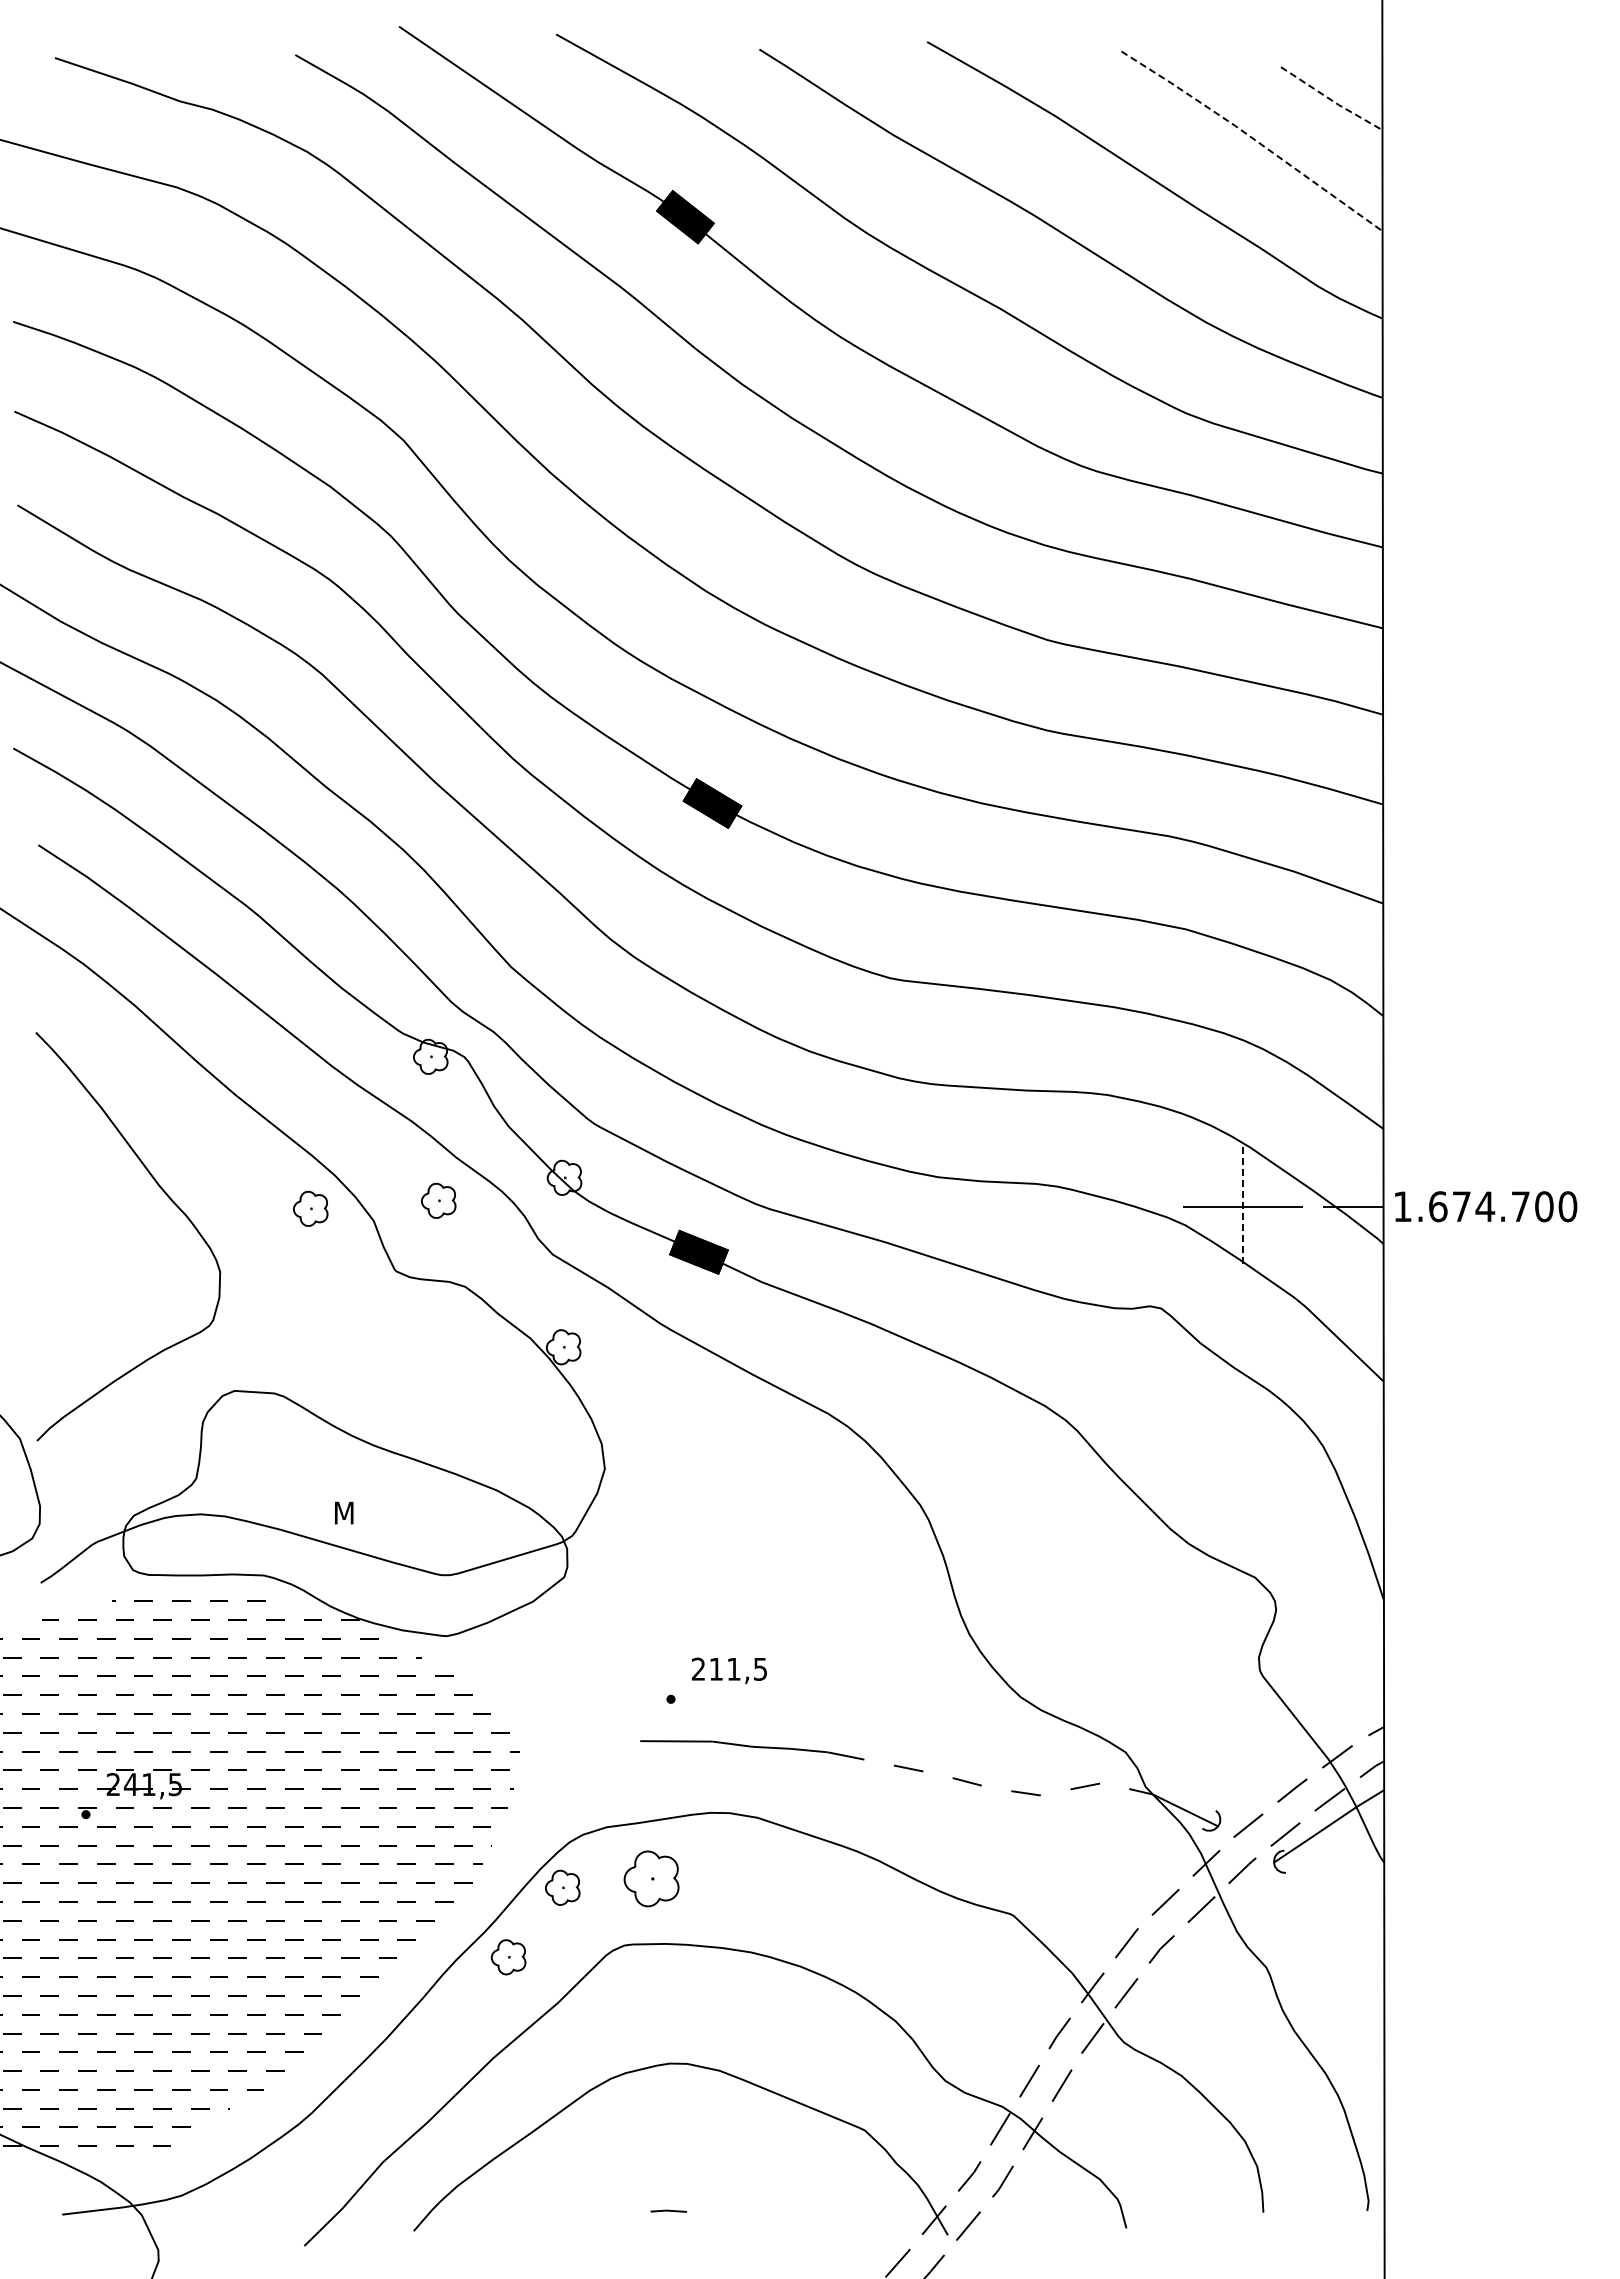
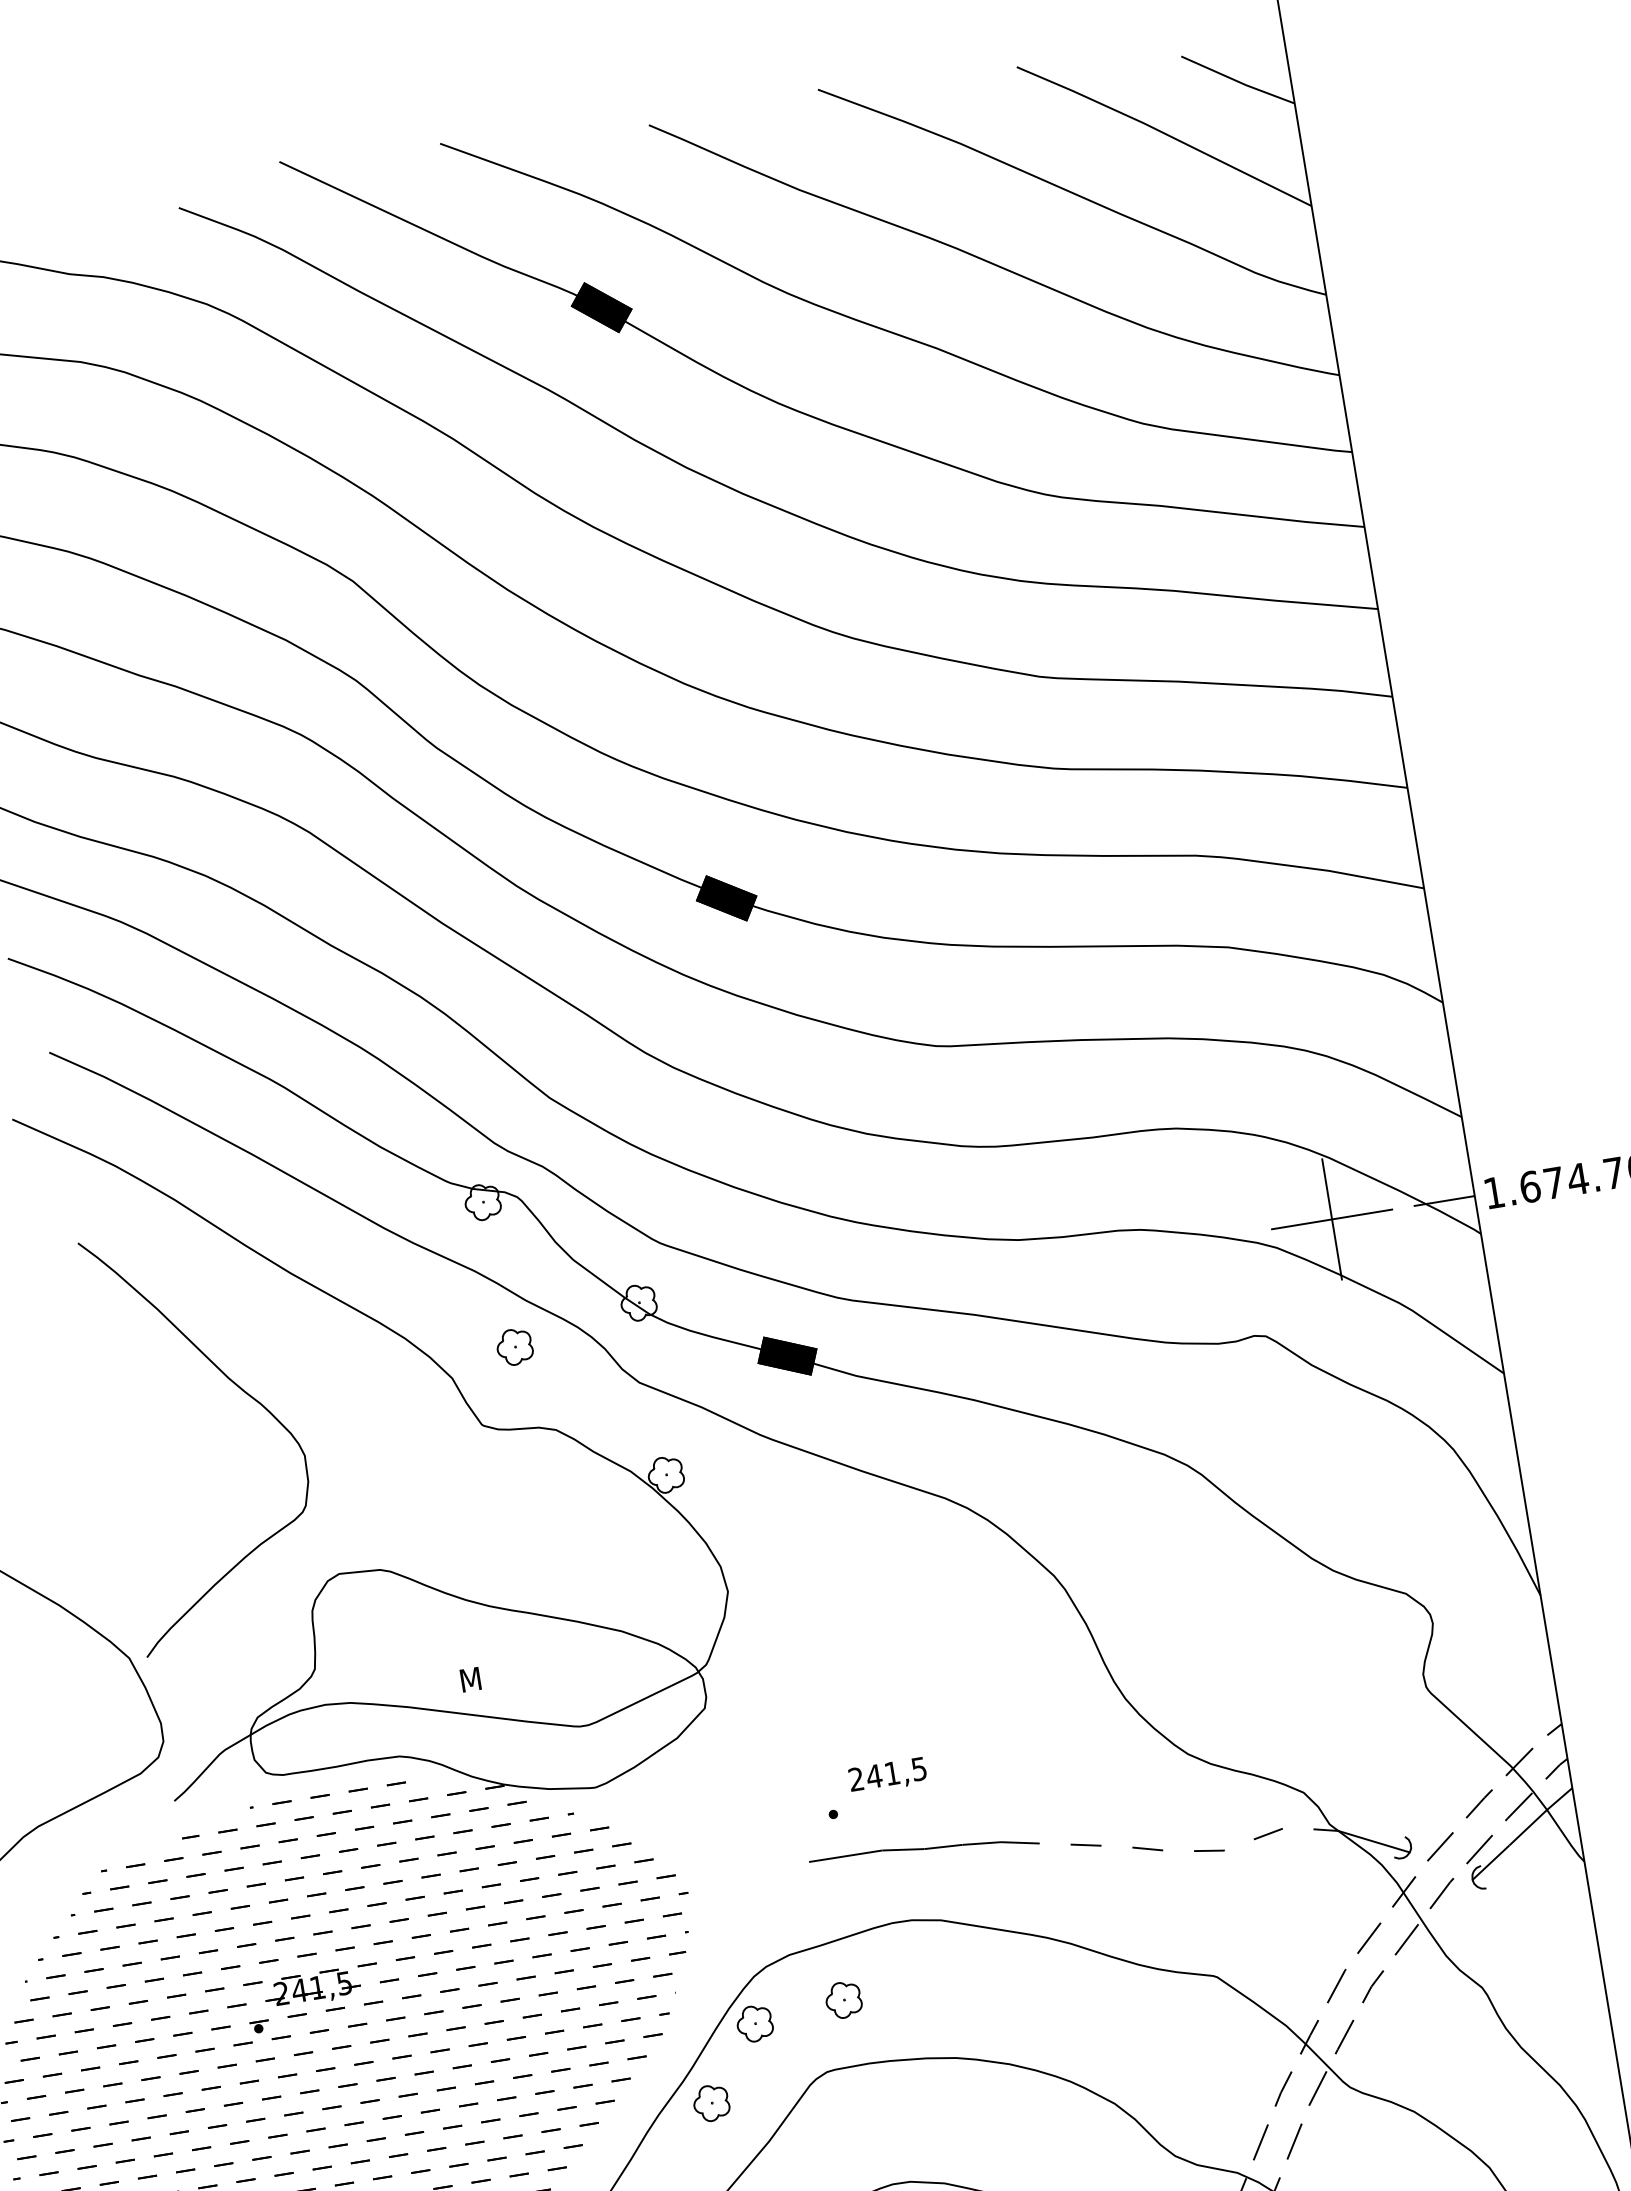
line: (1331, 100) -> (1238, 81), dashed -> solid
line: (1252, 138) -> (1164, 133), dashed -> solid
line: (1242, 1207) -> (1331, 1220), dashed -> solid
part: (310, 1208) -> (385, 1376), removed
text: (715, 1669) -> (873, 1776), 211,5 -> 241,5
part: (651, 1879) -> (843, 2000), size x0.62

